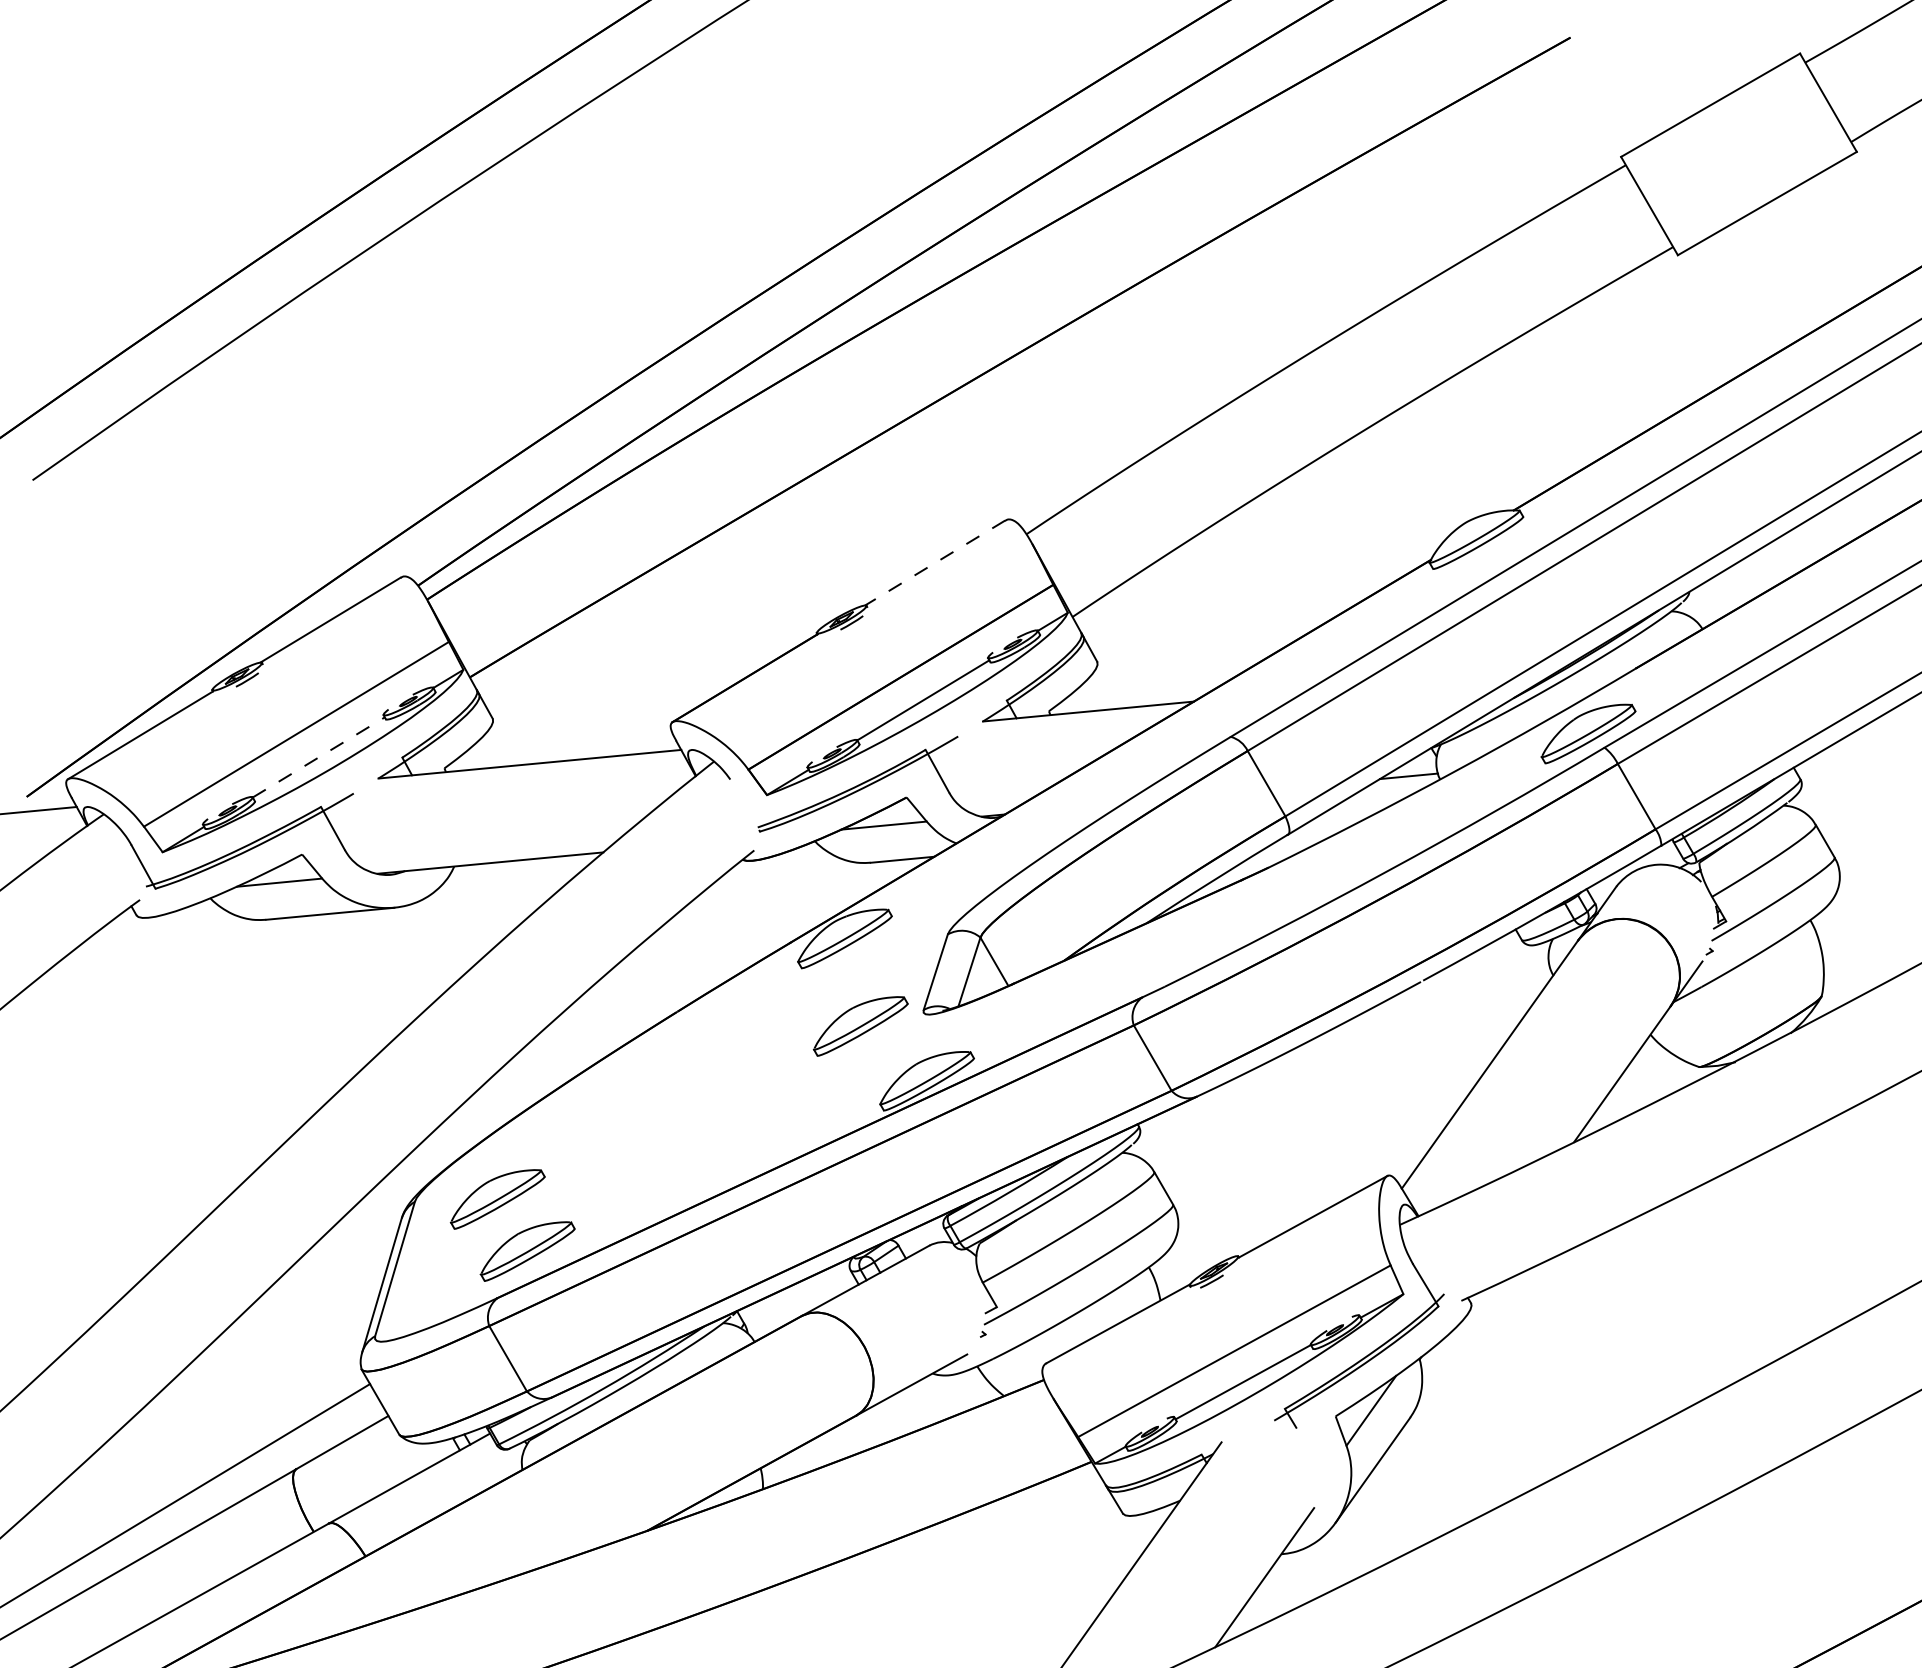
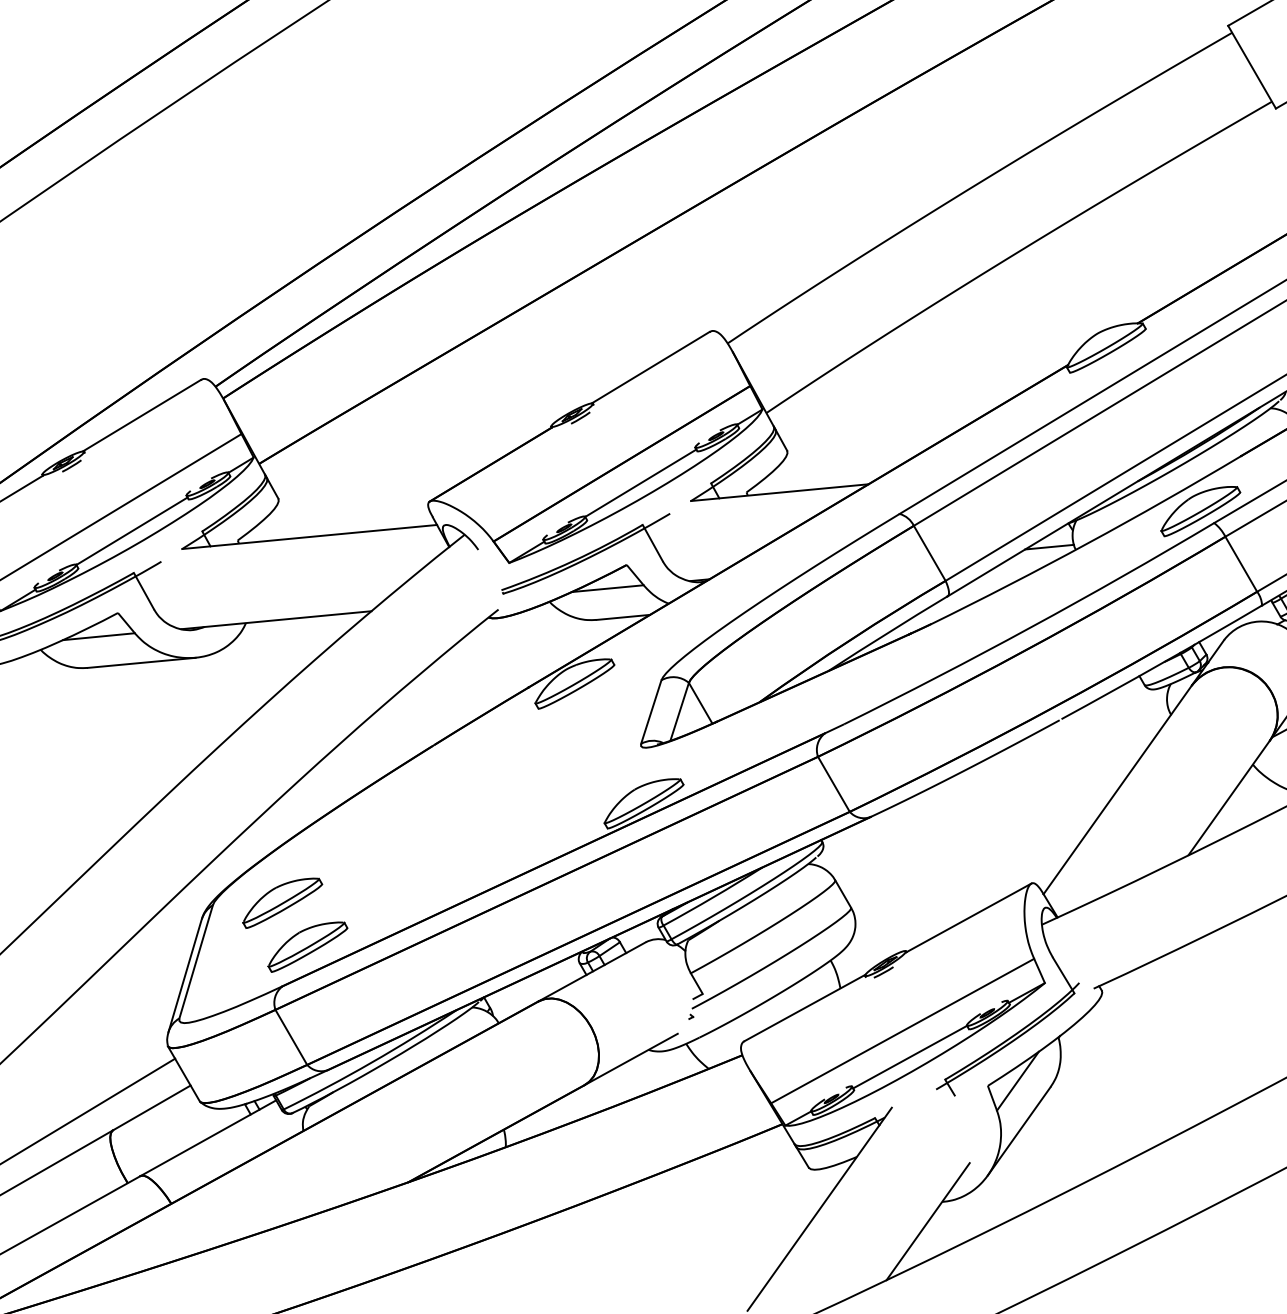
line: (935, 563) -> (651, 368), dashed -> solid
line: (319, 757) -> (132, 531), dashed -> solid
part: (860, 1026) -> (587, 757), removed

